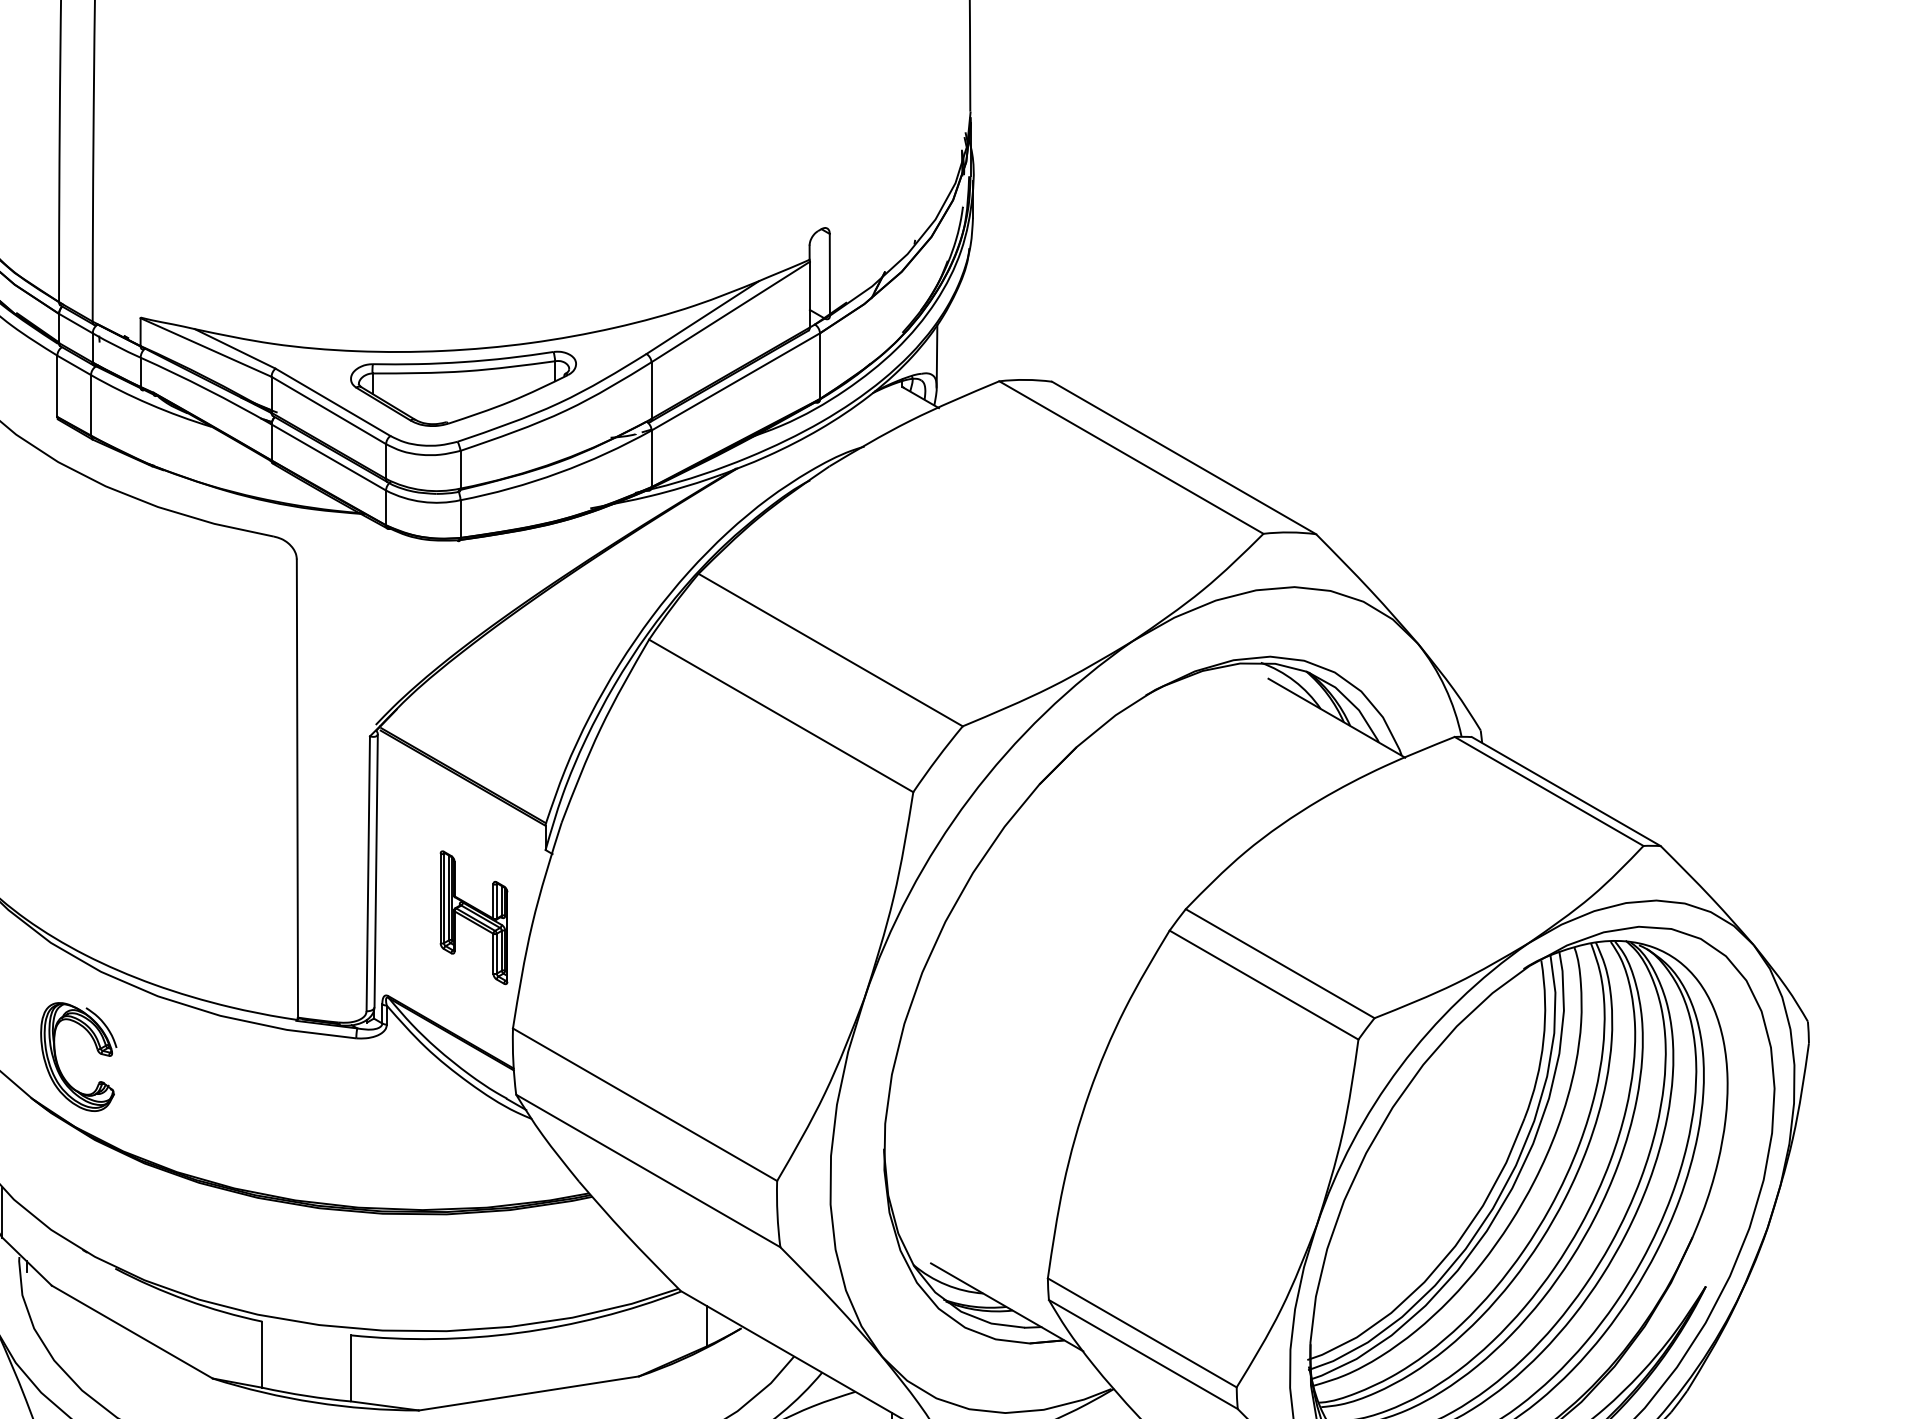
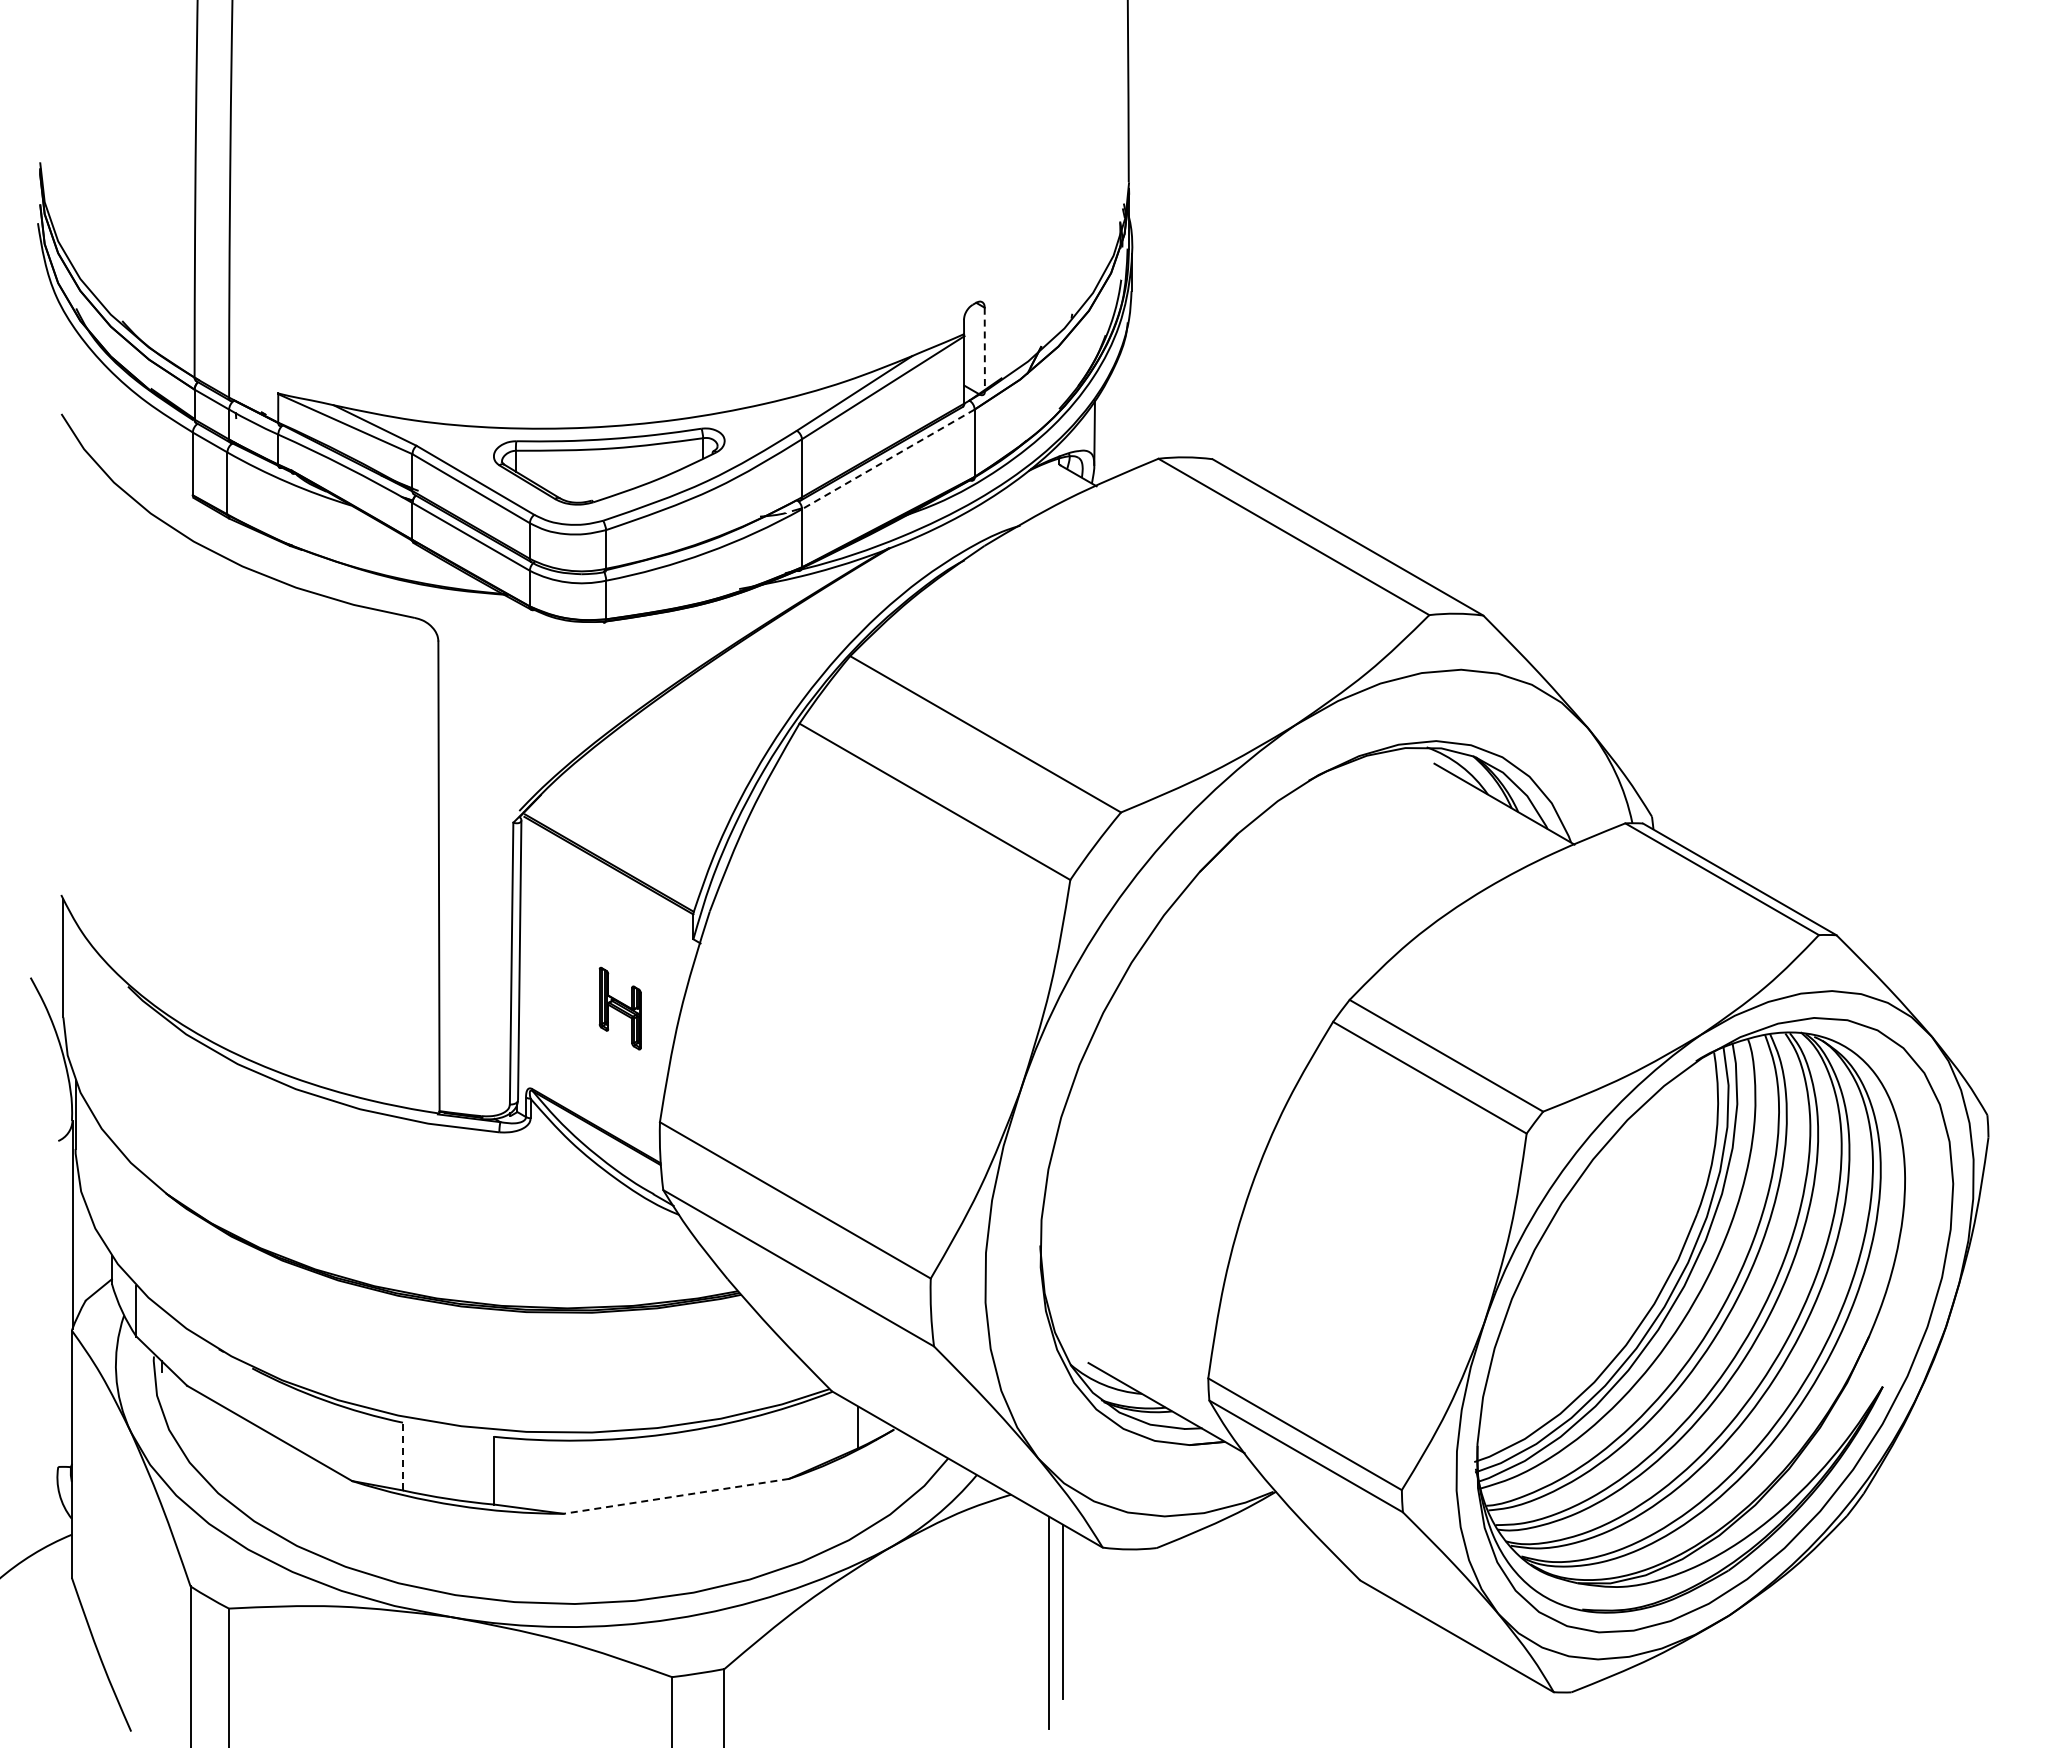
line: (829, 274) -> (984, 349), solid -> dashed
line: (735, 382) -> (888, 459), solid -> dashed
part: (474, 917) -> (620, 1008), size x0.6
part: (96, 1051) -> (233, 1145), removed
line: (261, 1354) -> (402, 1456), solid -> dashed
line: (528, 1393) -> (675, 1496), solid -> dashed

